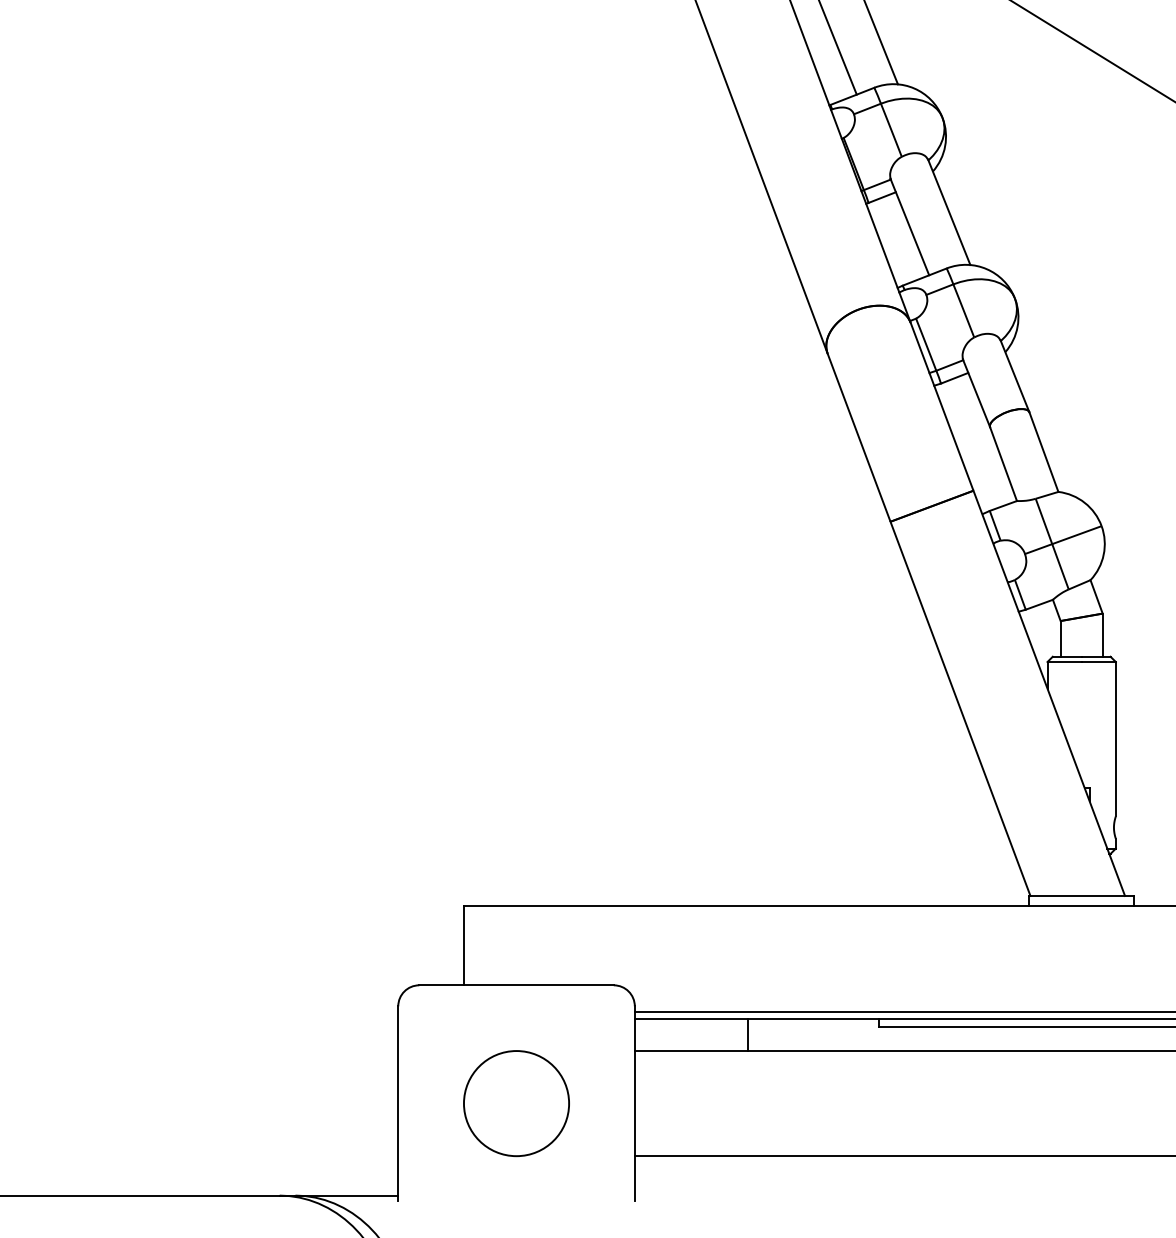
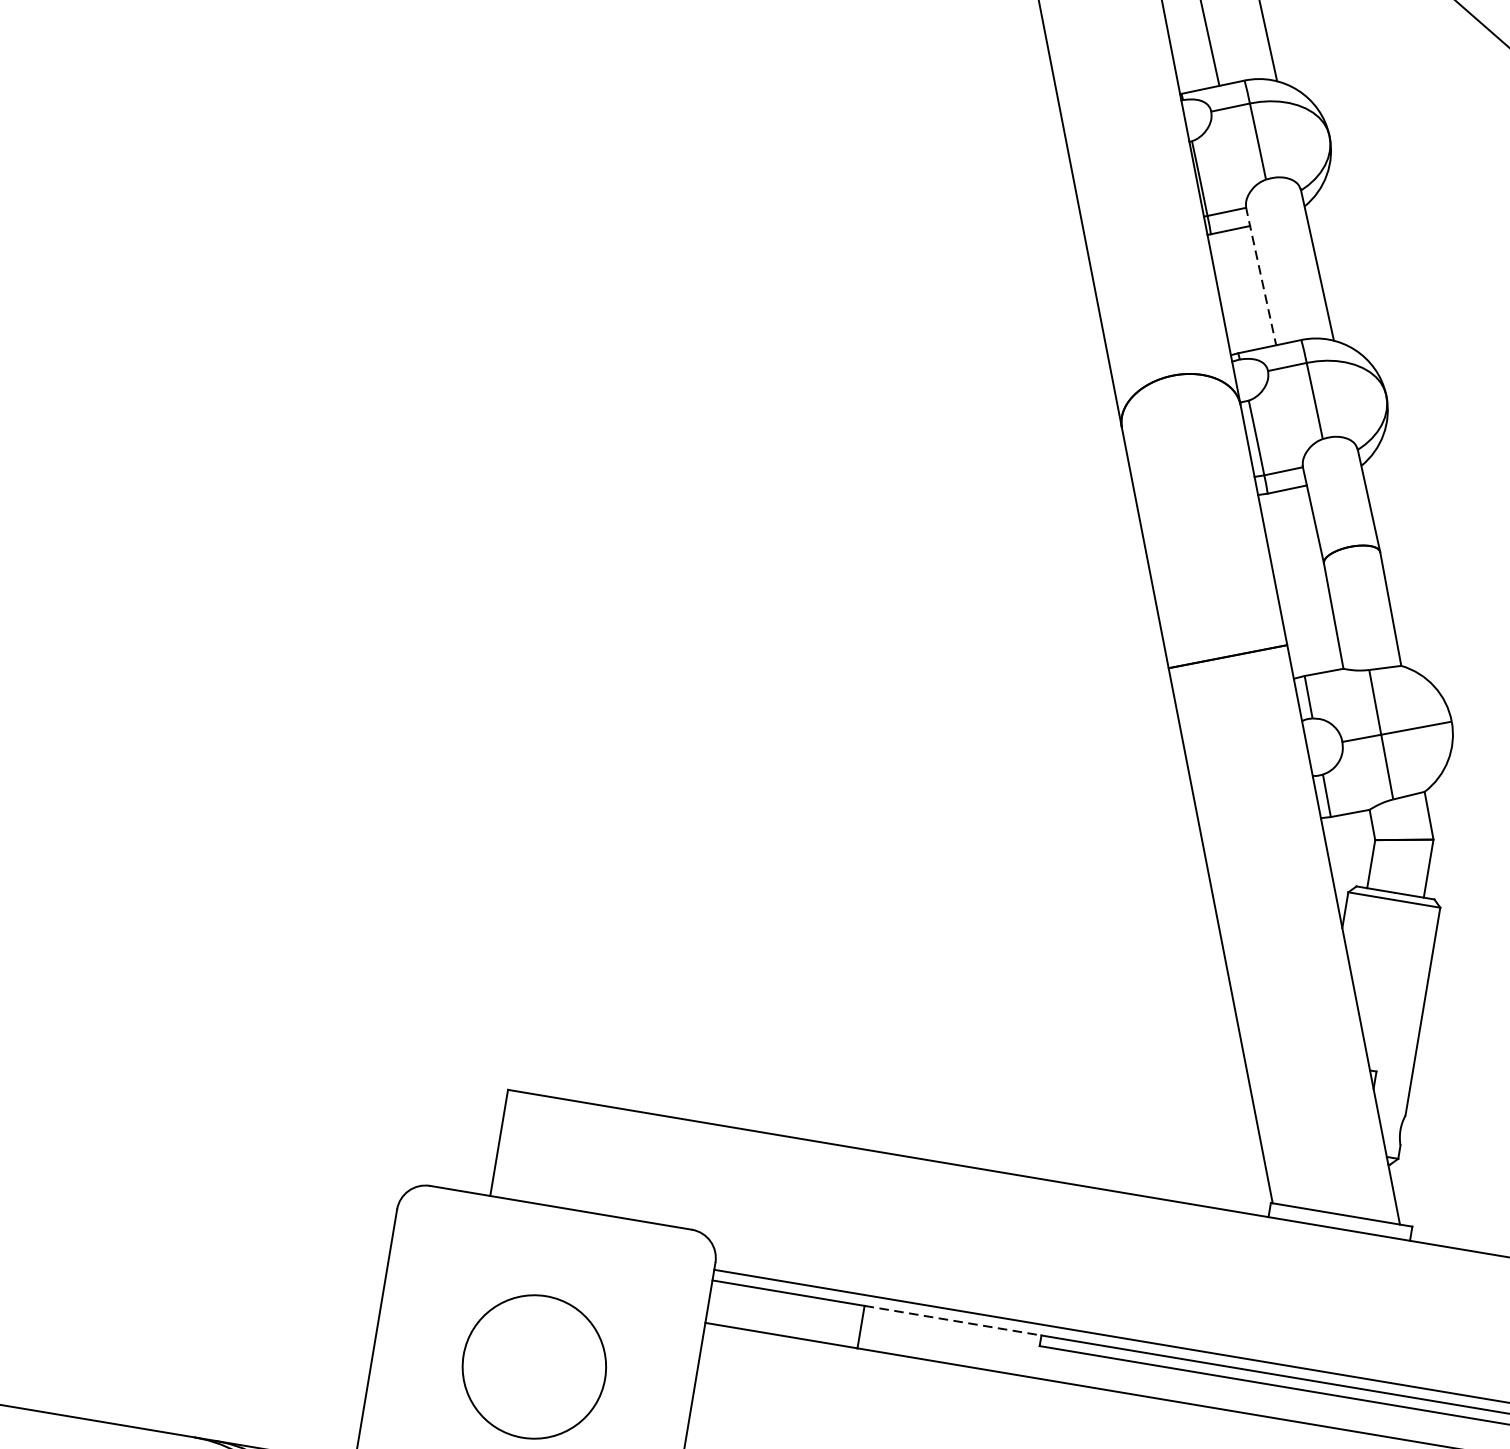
line: (910, 227) -> (1261, 276), solid -> dashed
line: (813, 1019) -> (952, 1320), solid -> dashed

